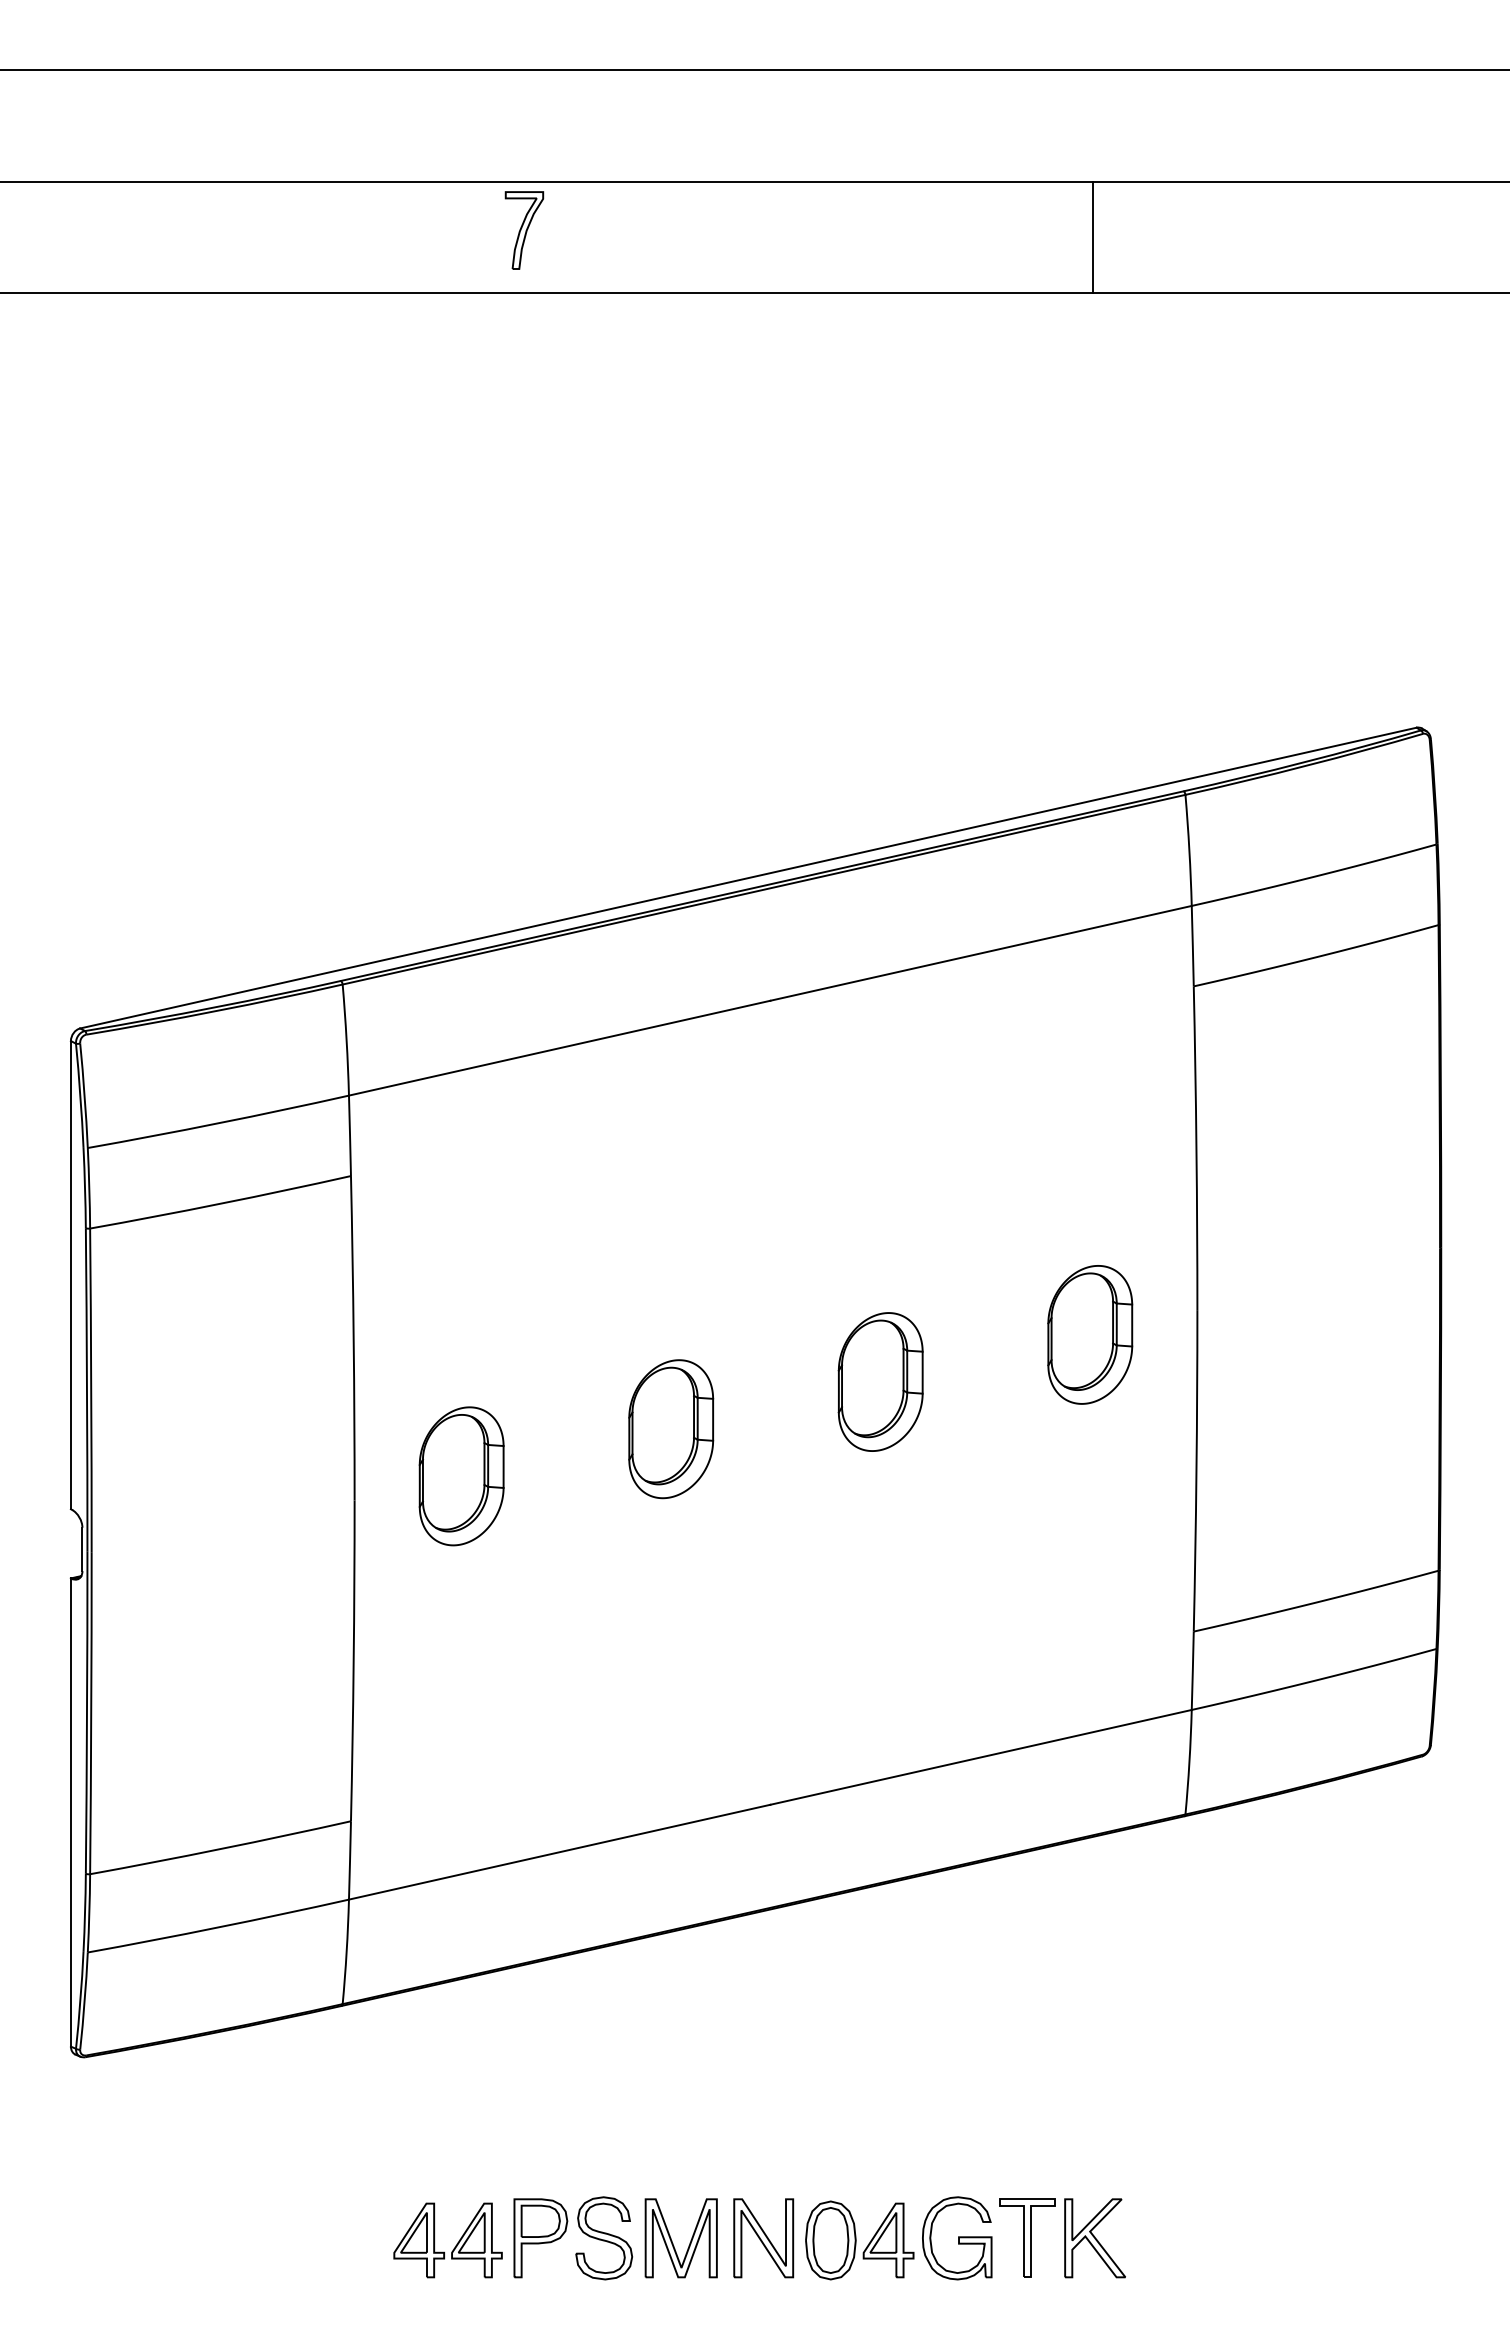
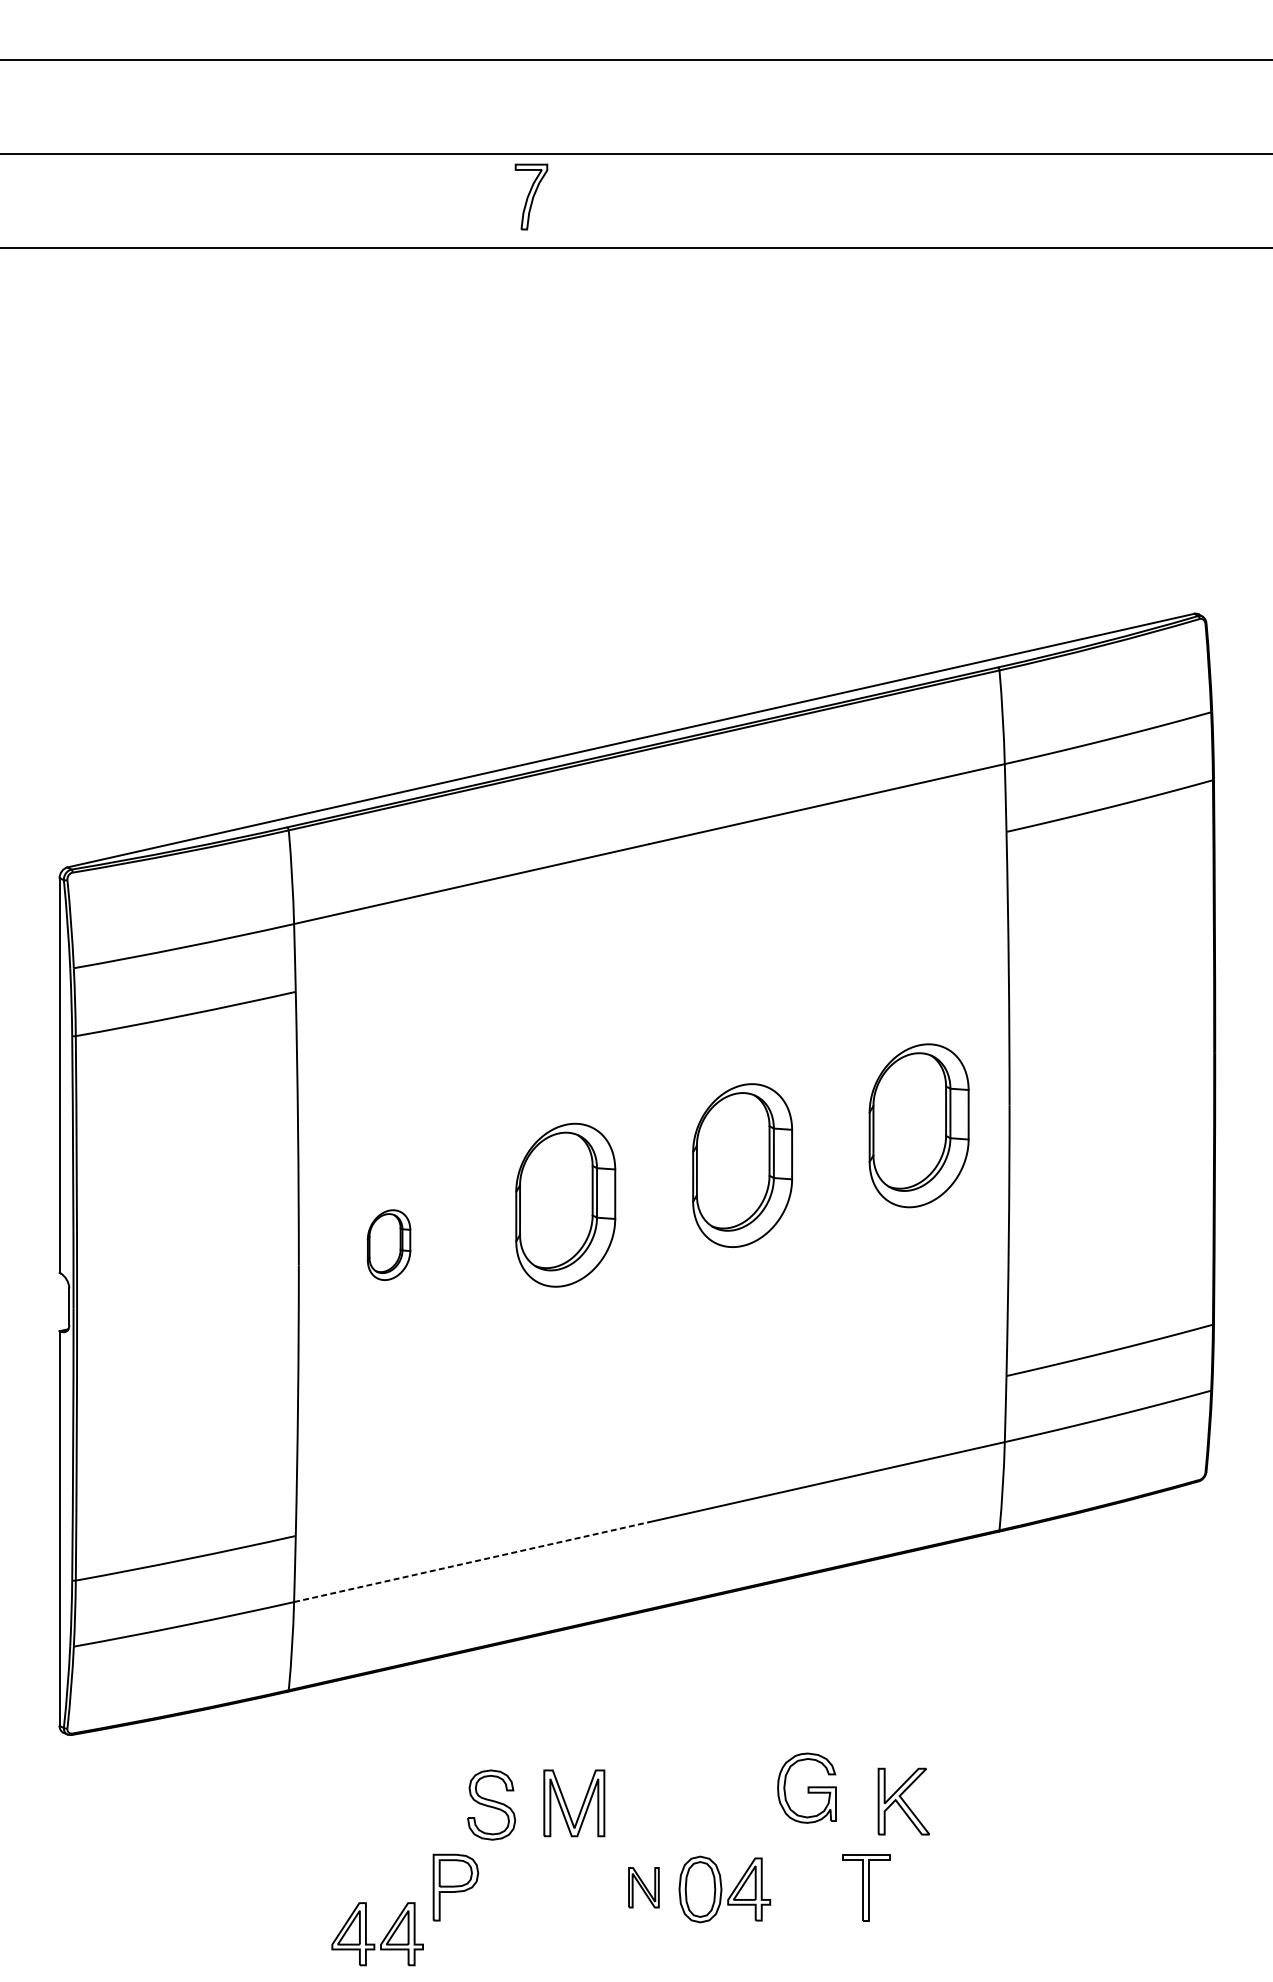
part: (524, 230) -> (531, 197), moved
line: (1092, 237) -> (921, 200), removed
part: (1090, 1334) -> (919, 1125), size x1.4
part: (880, 1381) -> (742, 1165), size x1.4
part: (671, 1429) -> (566, 1205), size x1.4
part: (461, 1476) -> (388, 1245), size x0.6
line: (559, 1852) -> (471, 1562), solid -> dashed
part: (604, 2238) -> (491, 1805), moved
part: (763, 2238) -> (643, 1887), size x0.6
part: (957, 2238) -> (807, 1788), moved
part: (1094, 2238) -> (903, 1801), moved
part: (672, 2240) -> (566, 1805), moved
part: (455, 2245) -> (383, 1938), moved

